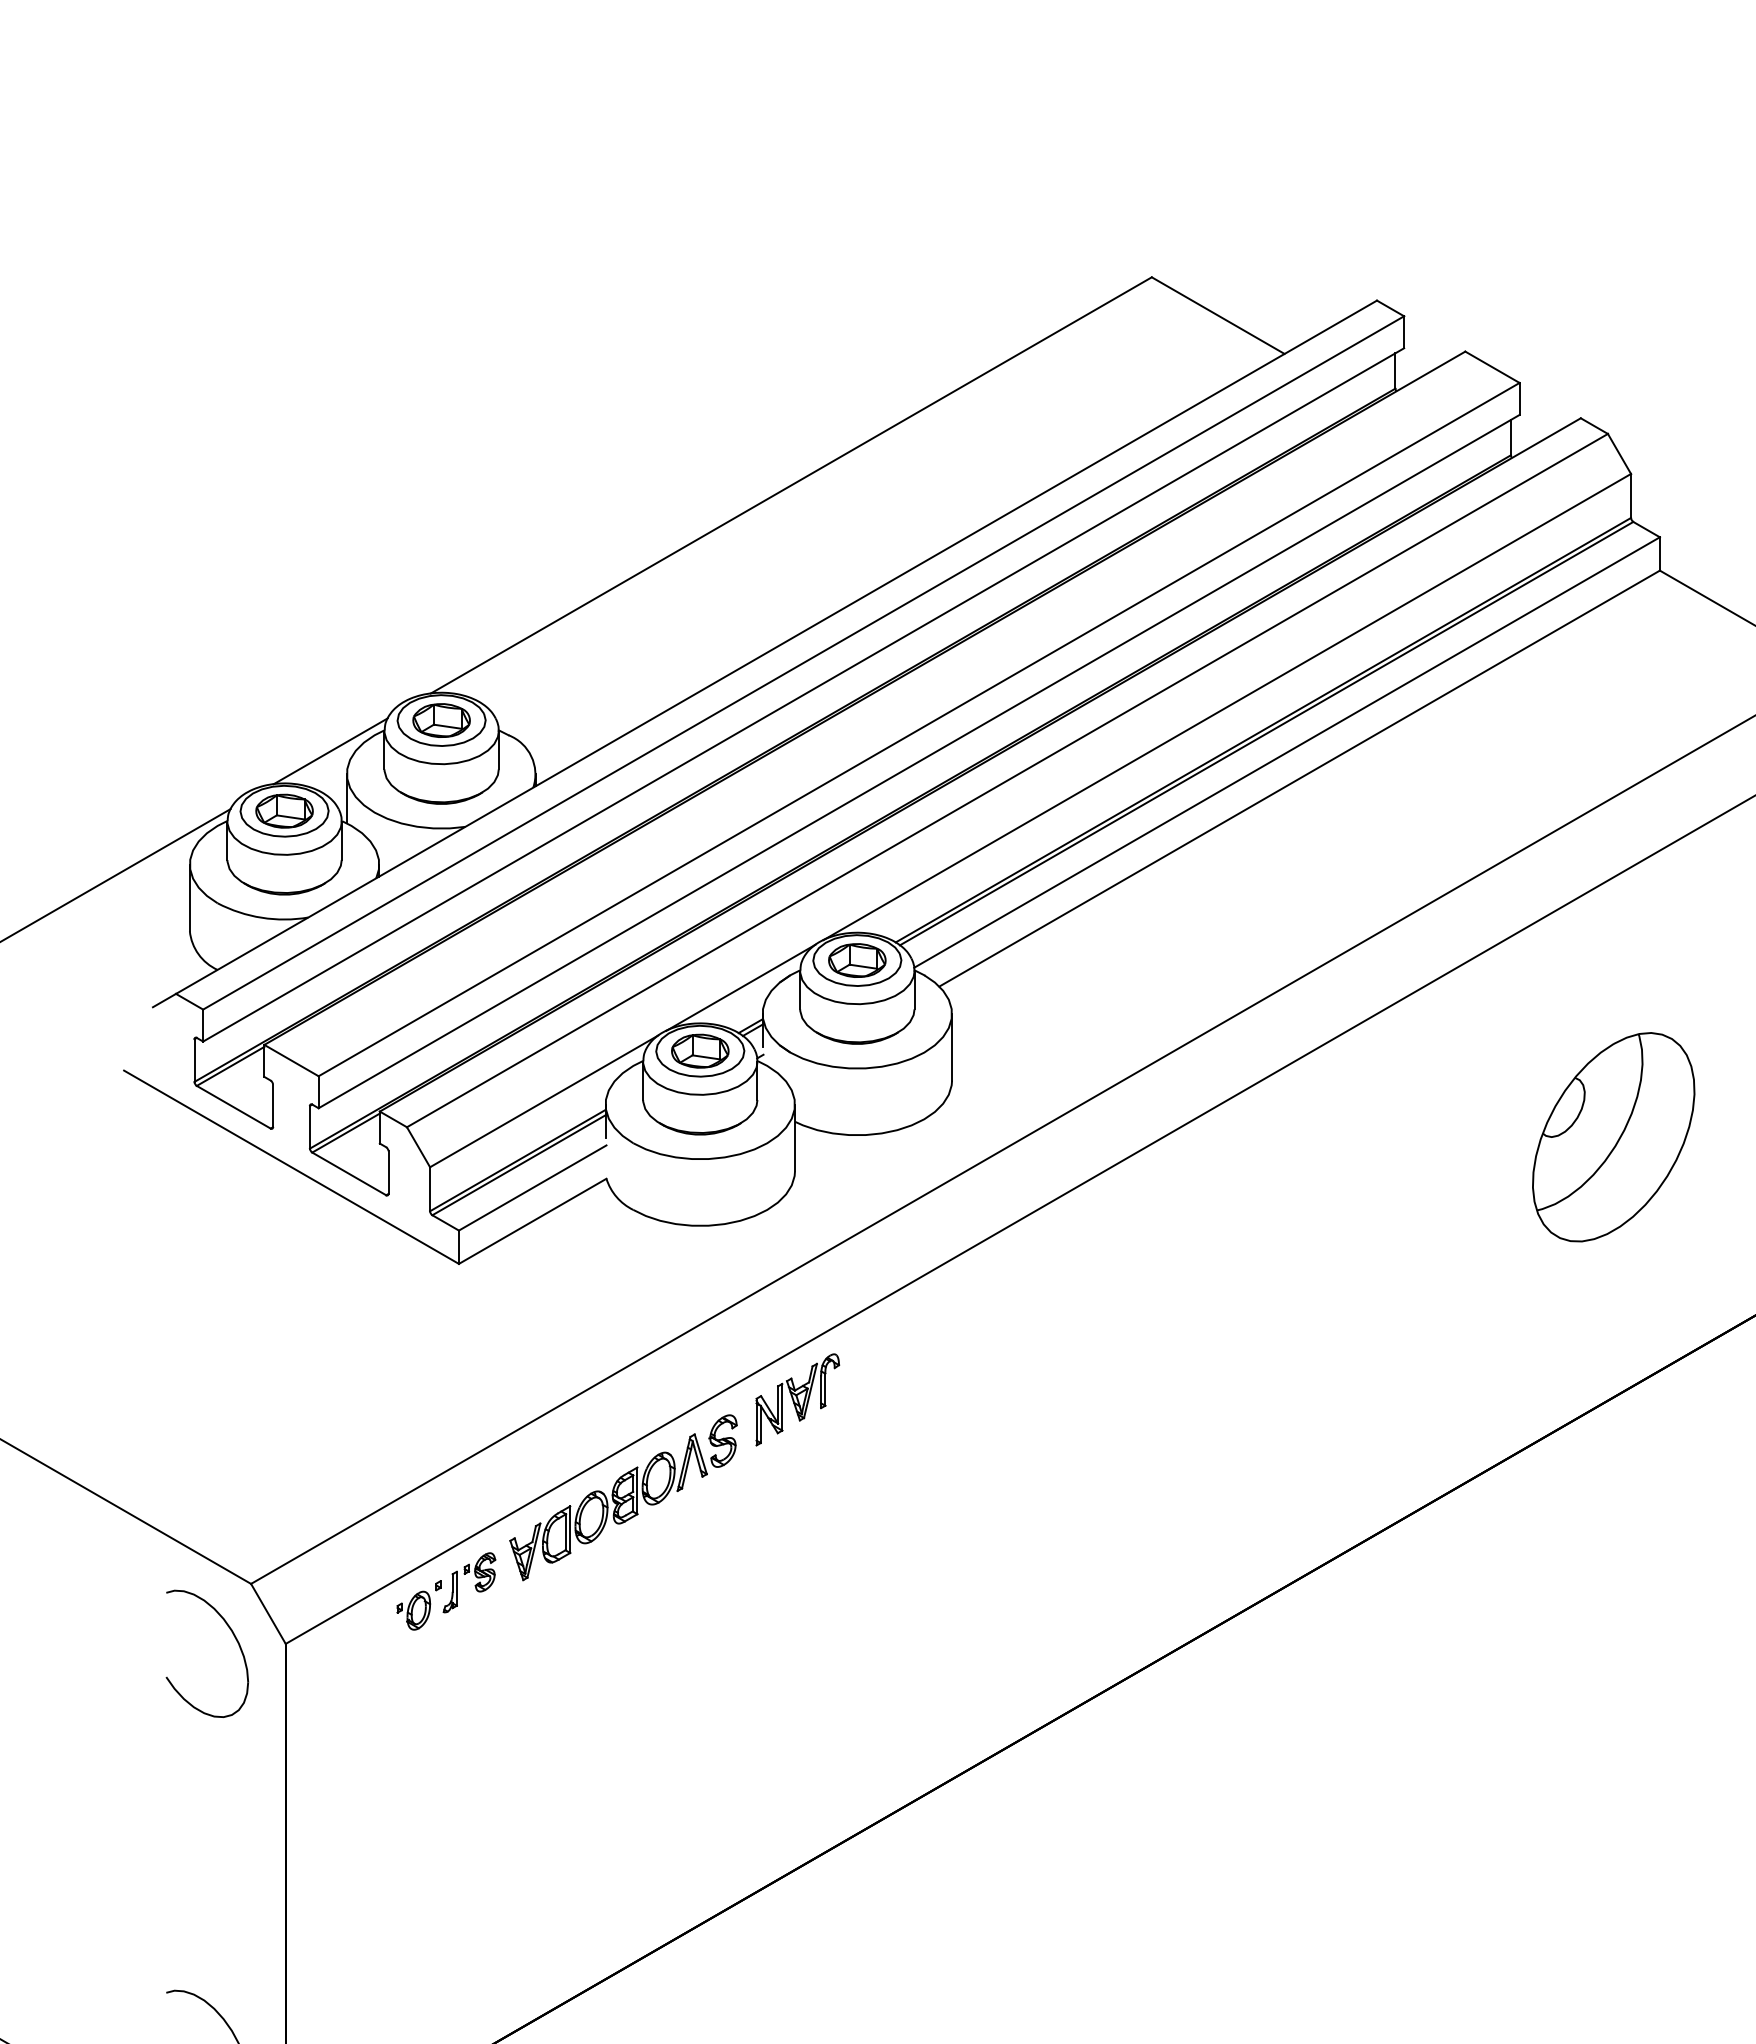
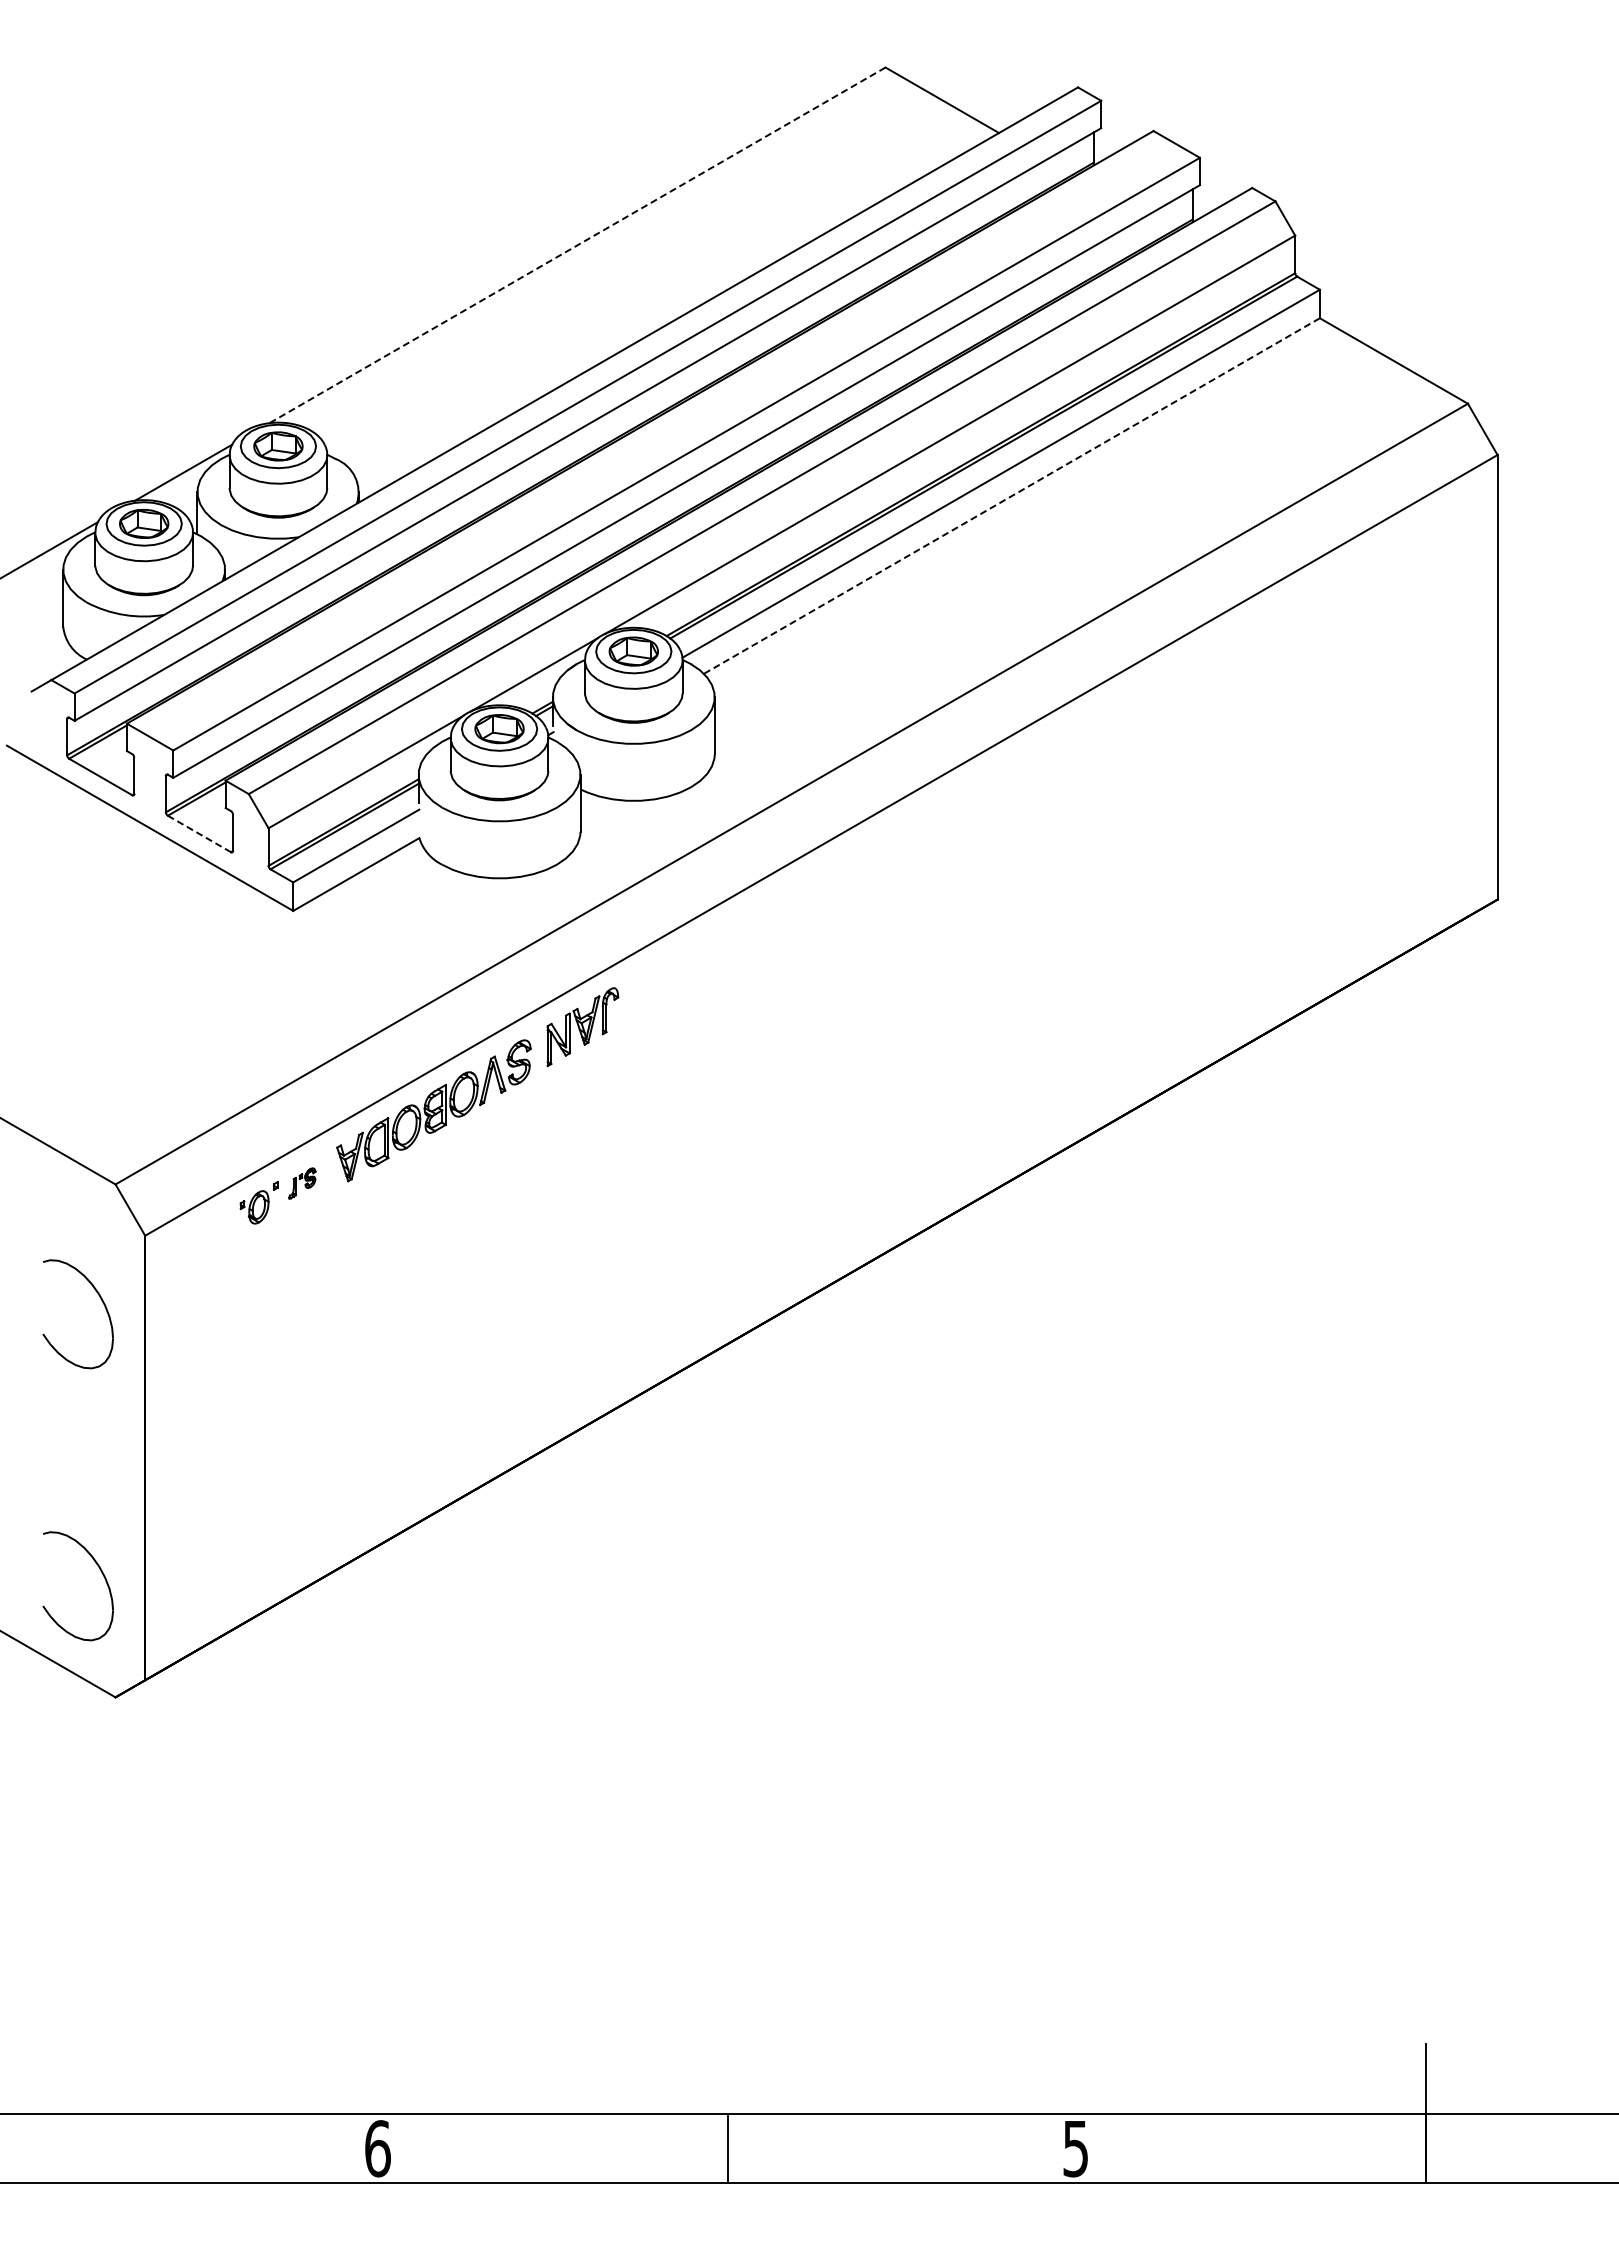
line: (791, 485) -> (577, 245), solid -> dashed
line: (1299, 779) -> (1011, 496), solid -> dashed
part: (1613, 1137) -> (1280, 802), removed
line: (349, 1173) -> (199, 833), solid -> dashed
part: (469, 1582) -> (302, 1183), size x0.6
part: (234, 1638) -> (101, 1301), moved

